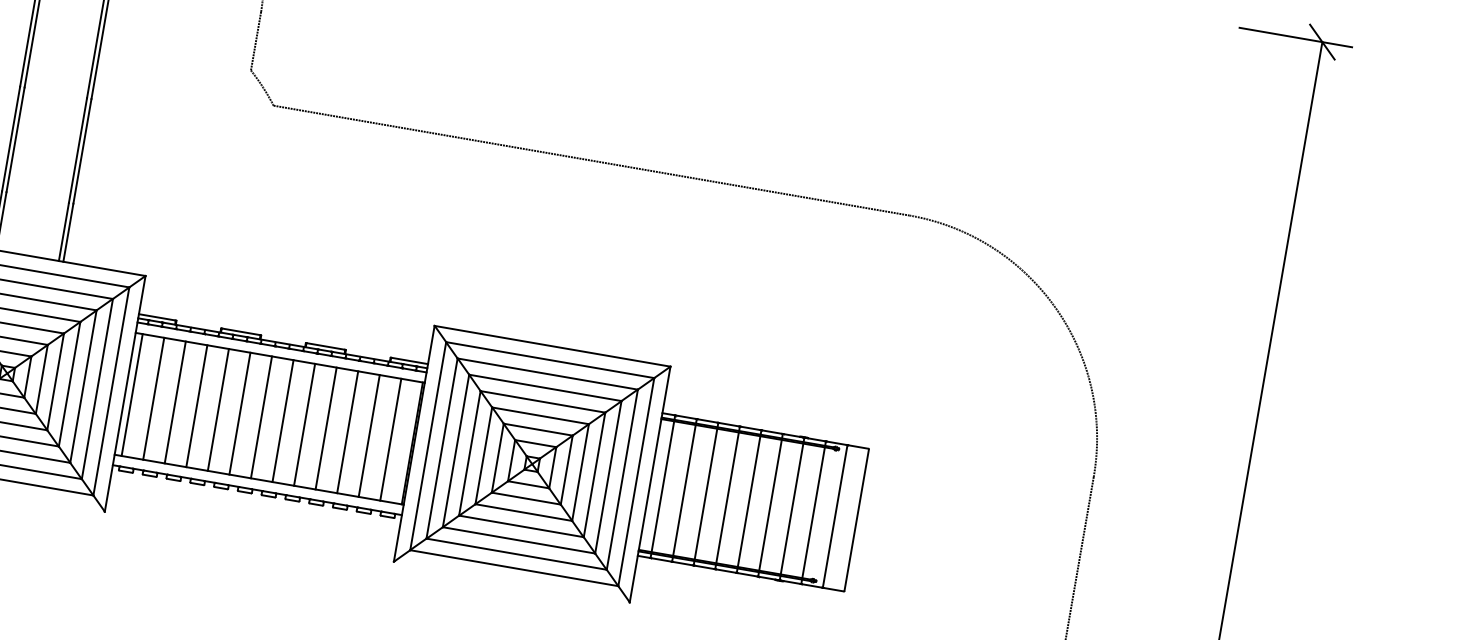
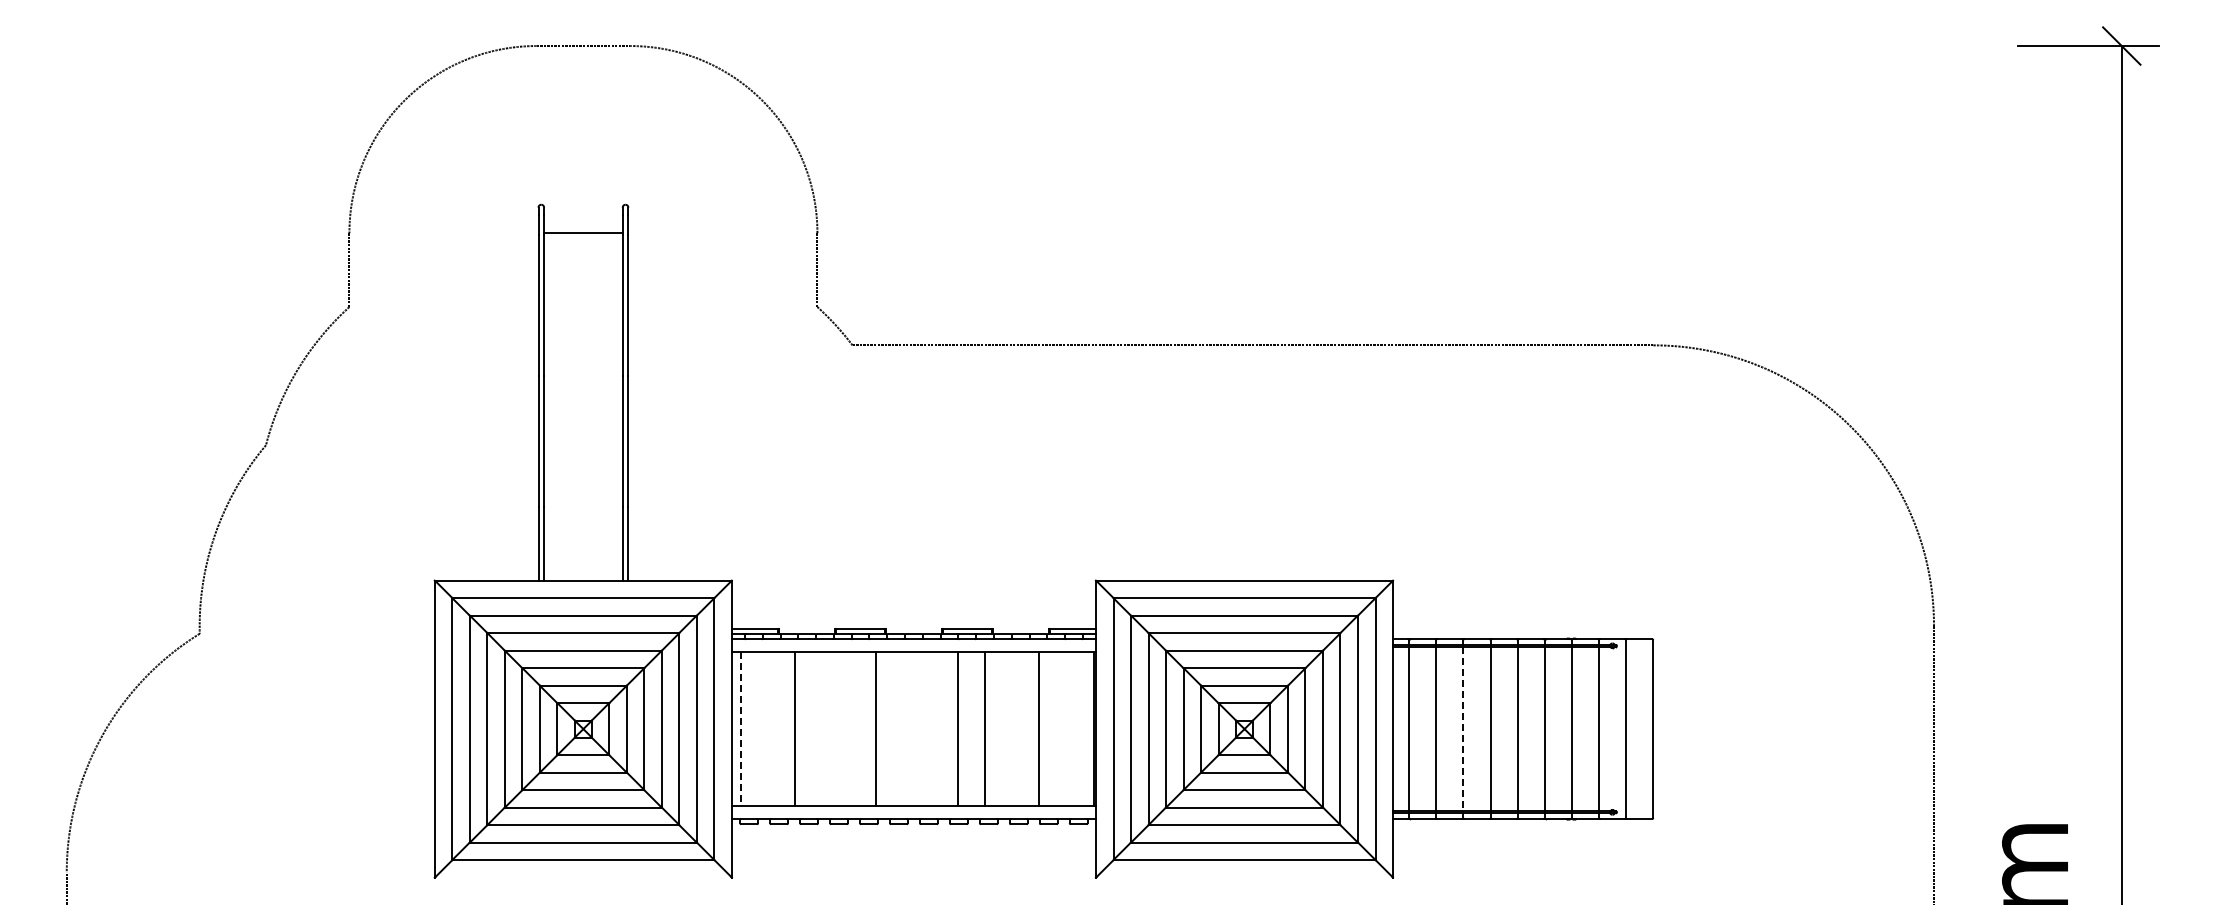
line: (132, 395) -> (740, 729), solid -> dashed
line: (153, 398) -> (767, 728), removed
line: (197, 405) -> (822, 728), removed
line: (218, 409) -> (849, 728), removed
line: (261, 416) -> (903, 728), removed
line: (282, 420) -> (930, 728), removed
line: (348, 431) -> (1012, 728), removed
line: (390, 439) -> (1066, 728), removed
line: (706, 494) -> (1463, 729), solid -> dashed

